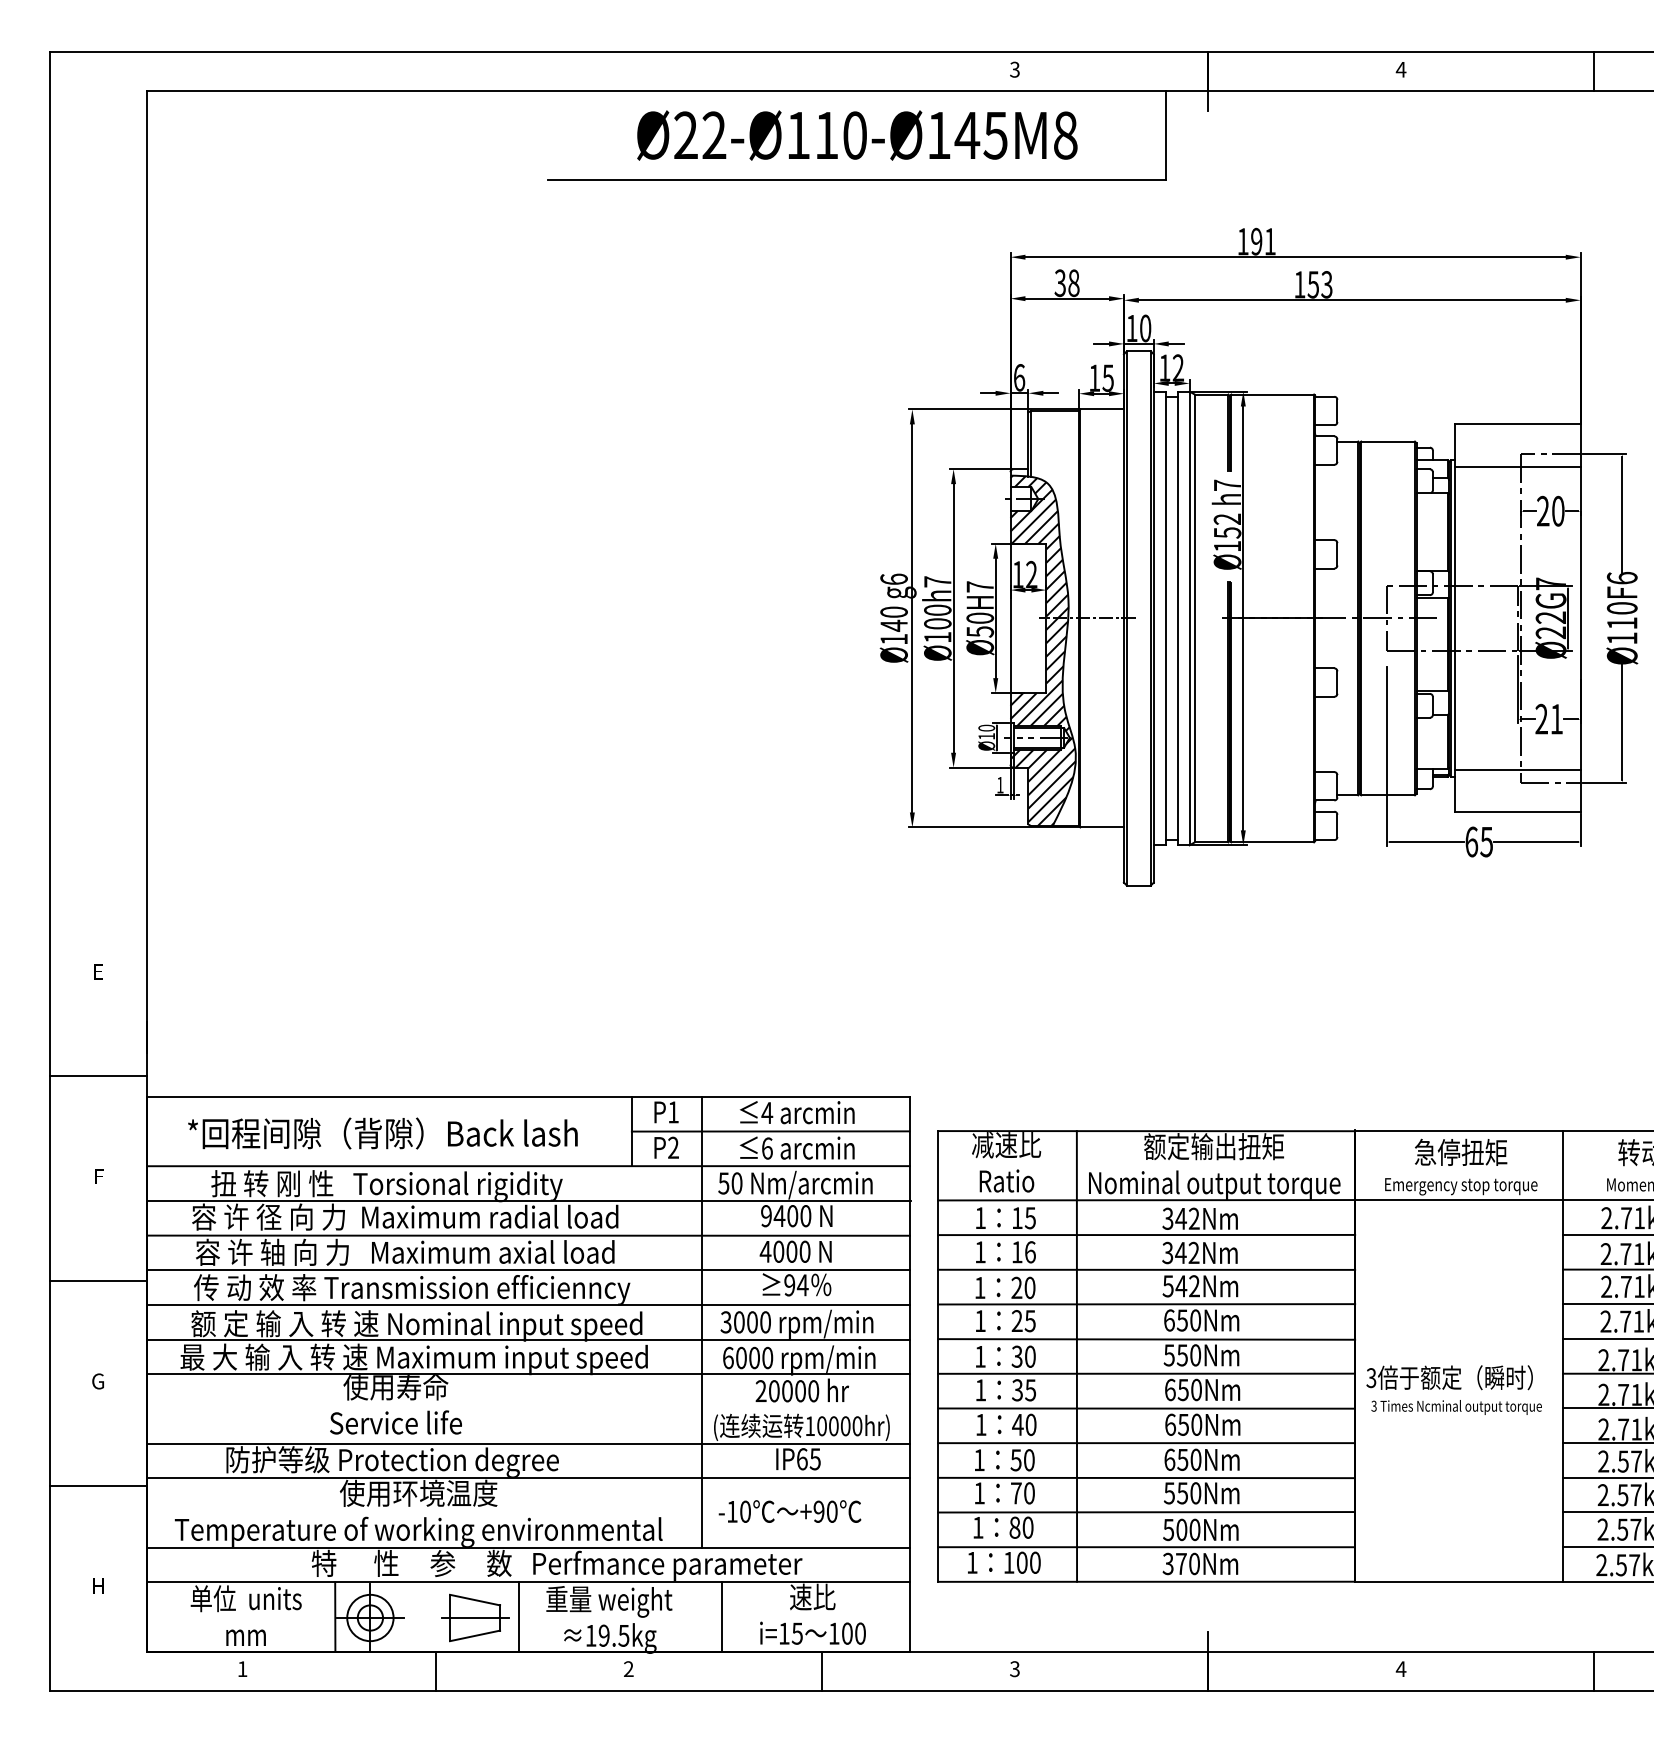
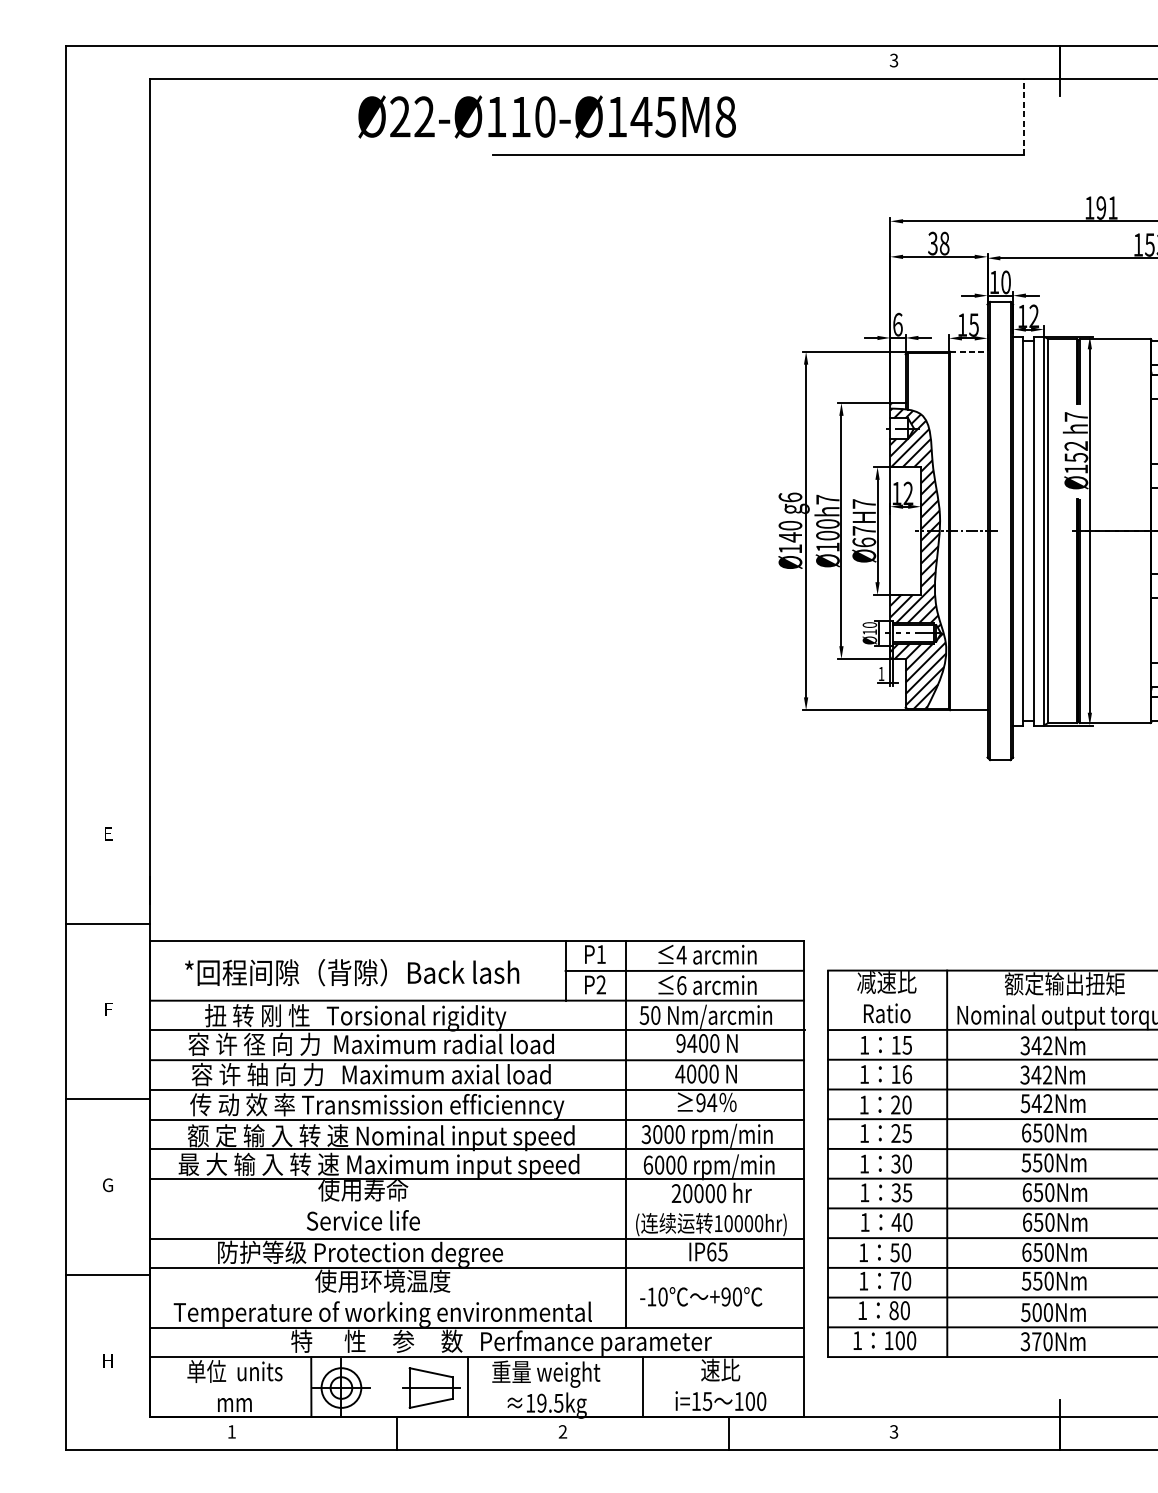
text: (857, 135) -> (547, 116), moved
line: (1166, 135) -> (1023, 116), solid -> dashed
line: (1102, 409) -> (969, 351), solid -> dashed
text: (980, 624) -> (864, 536), Ø50 -> Ø67

